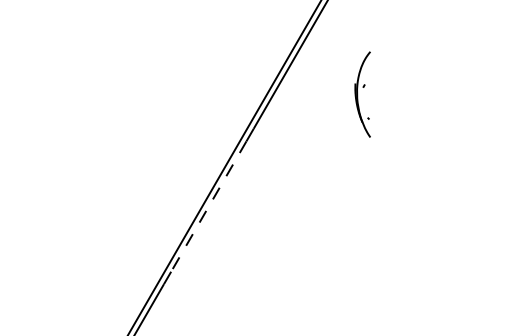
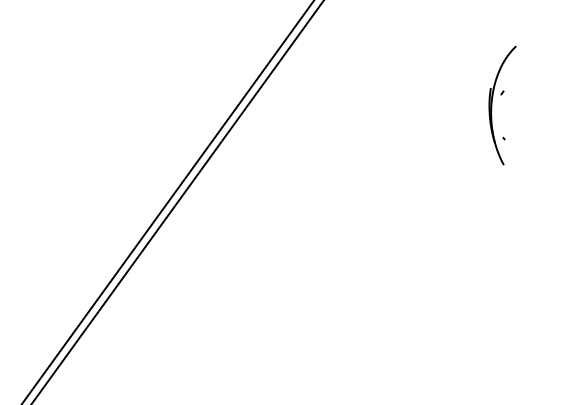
part: (362, 94) -> (499, 104), moved
line: (208, 206) -> (159, 226), dashed -> solid

